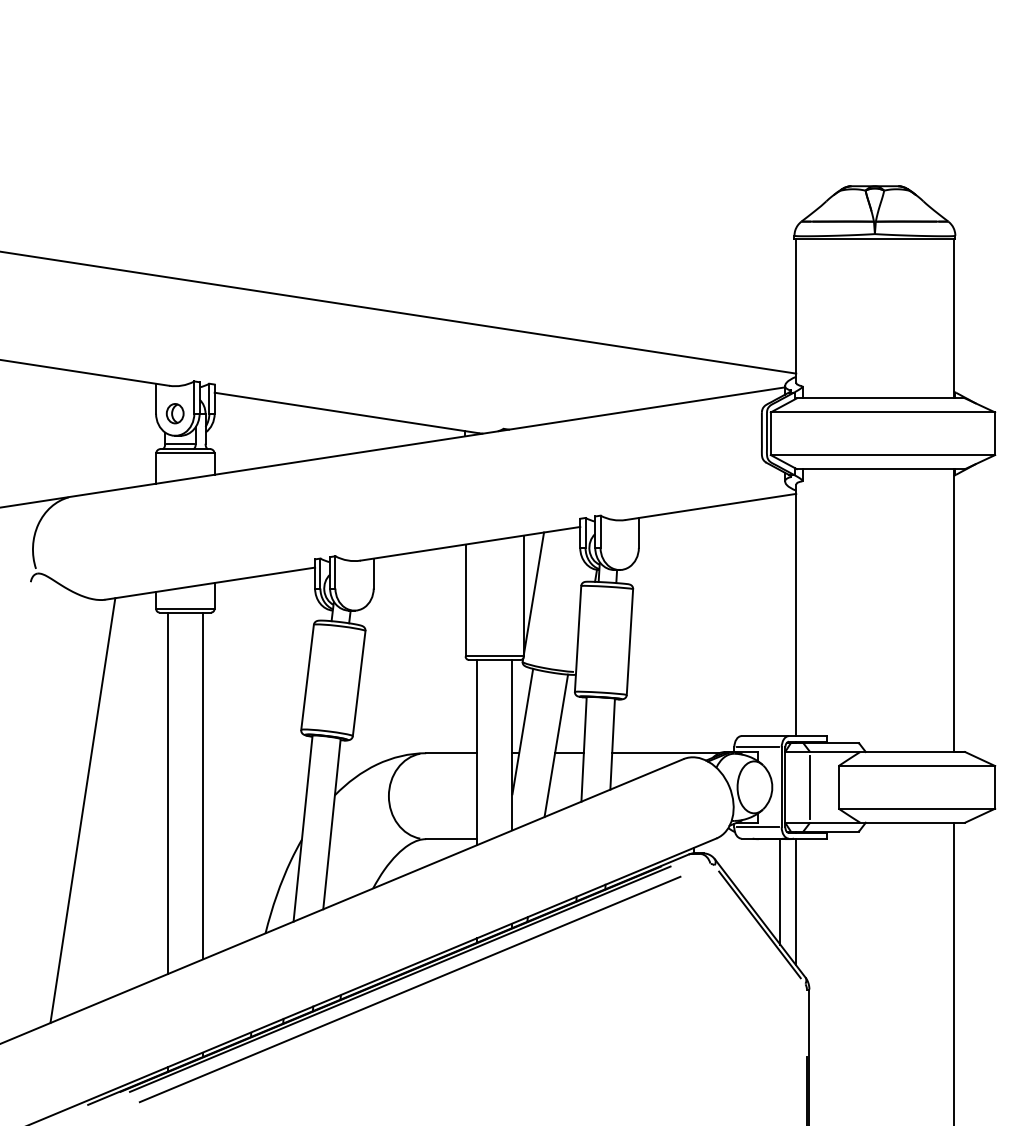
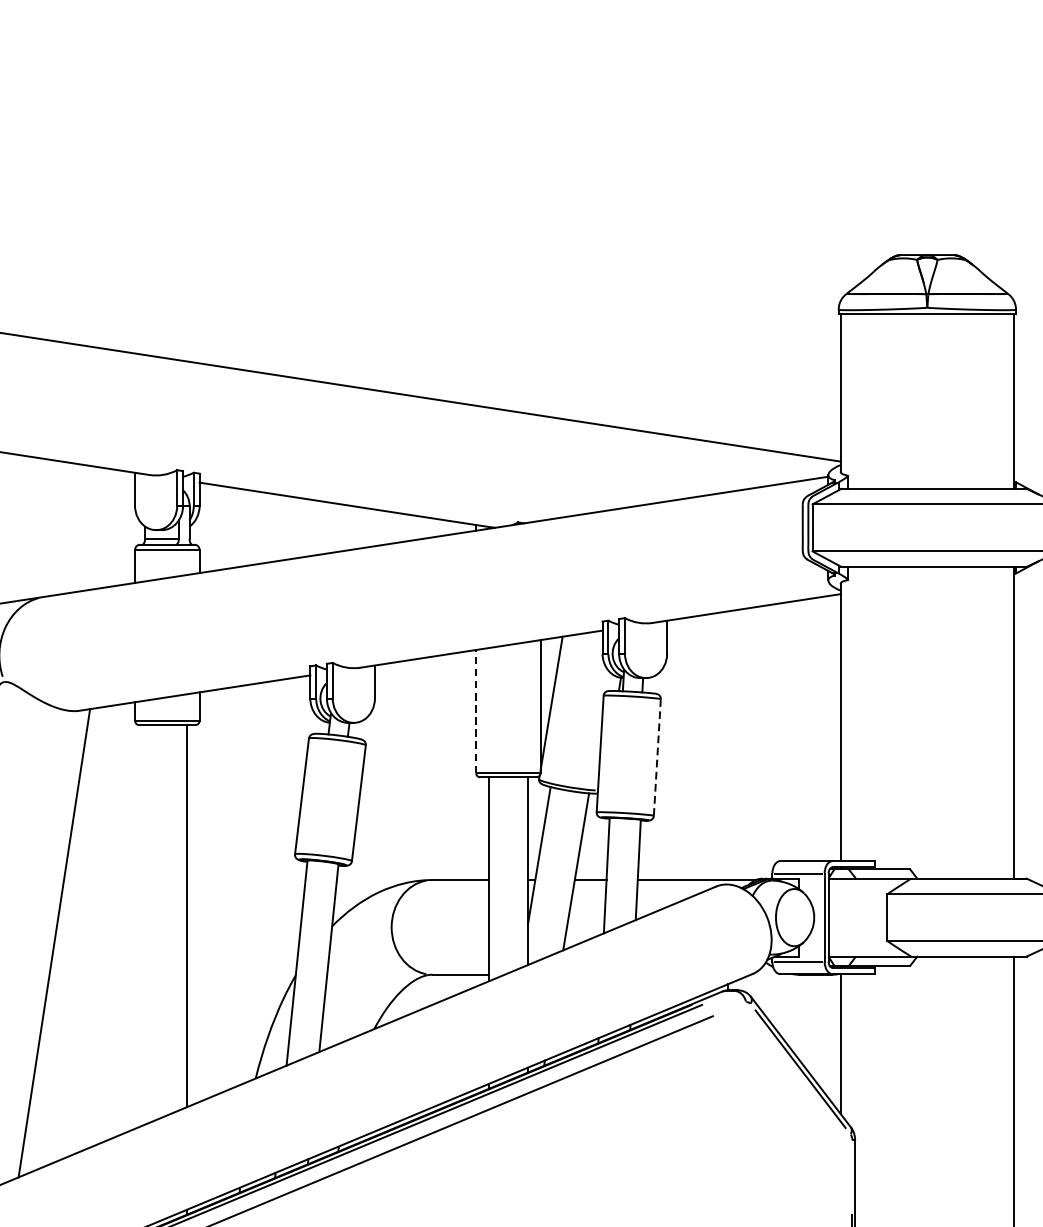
part: (174, 413) -> (155, 505), removed
line: (465, 600) -> (476, 711), solid -> dashed
line: (629, 641) -> (656, 756), solid -> dashed
line: (810, 787) -> (856, 917), removed
line: (167, 793) -> (147, 924), removed
line: (780, 891) -> (823, 1032), removed

